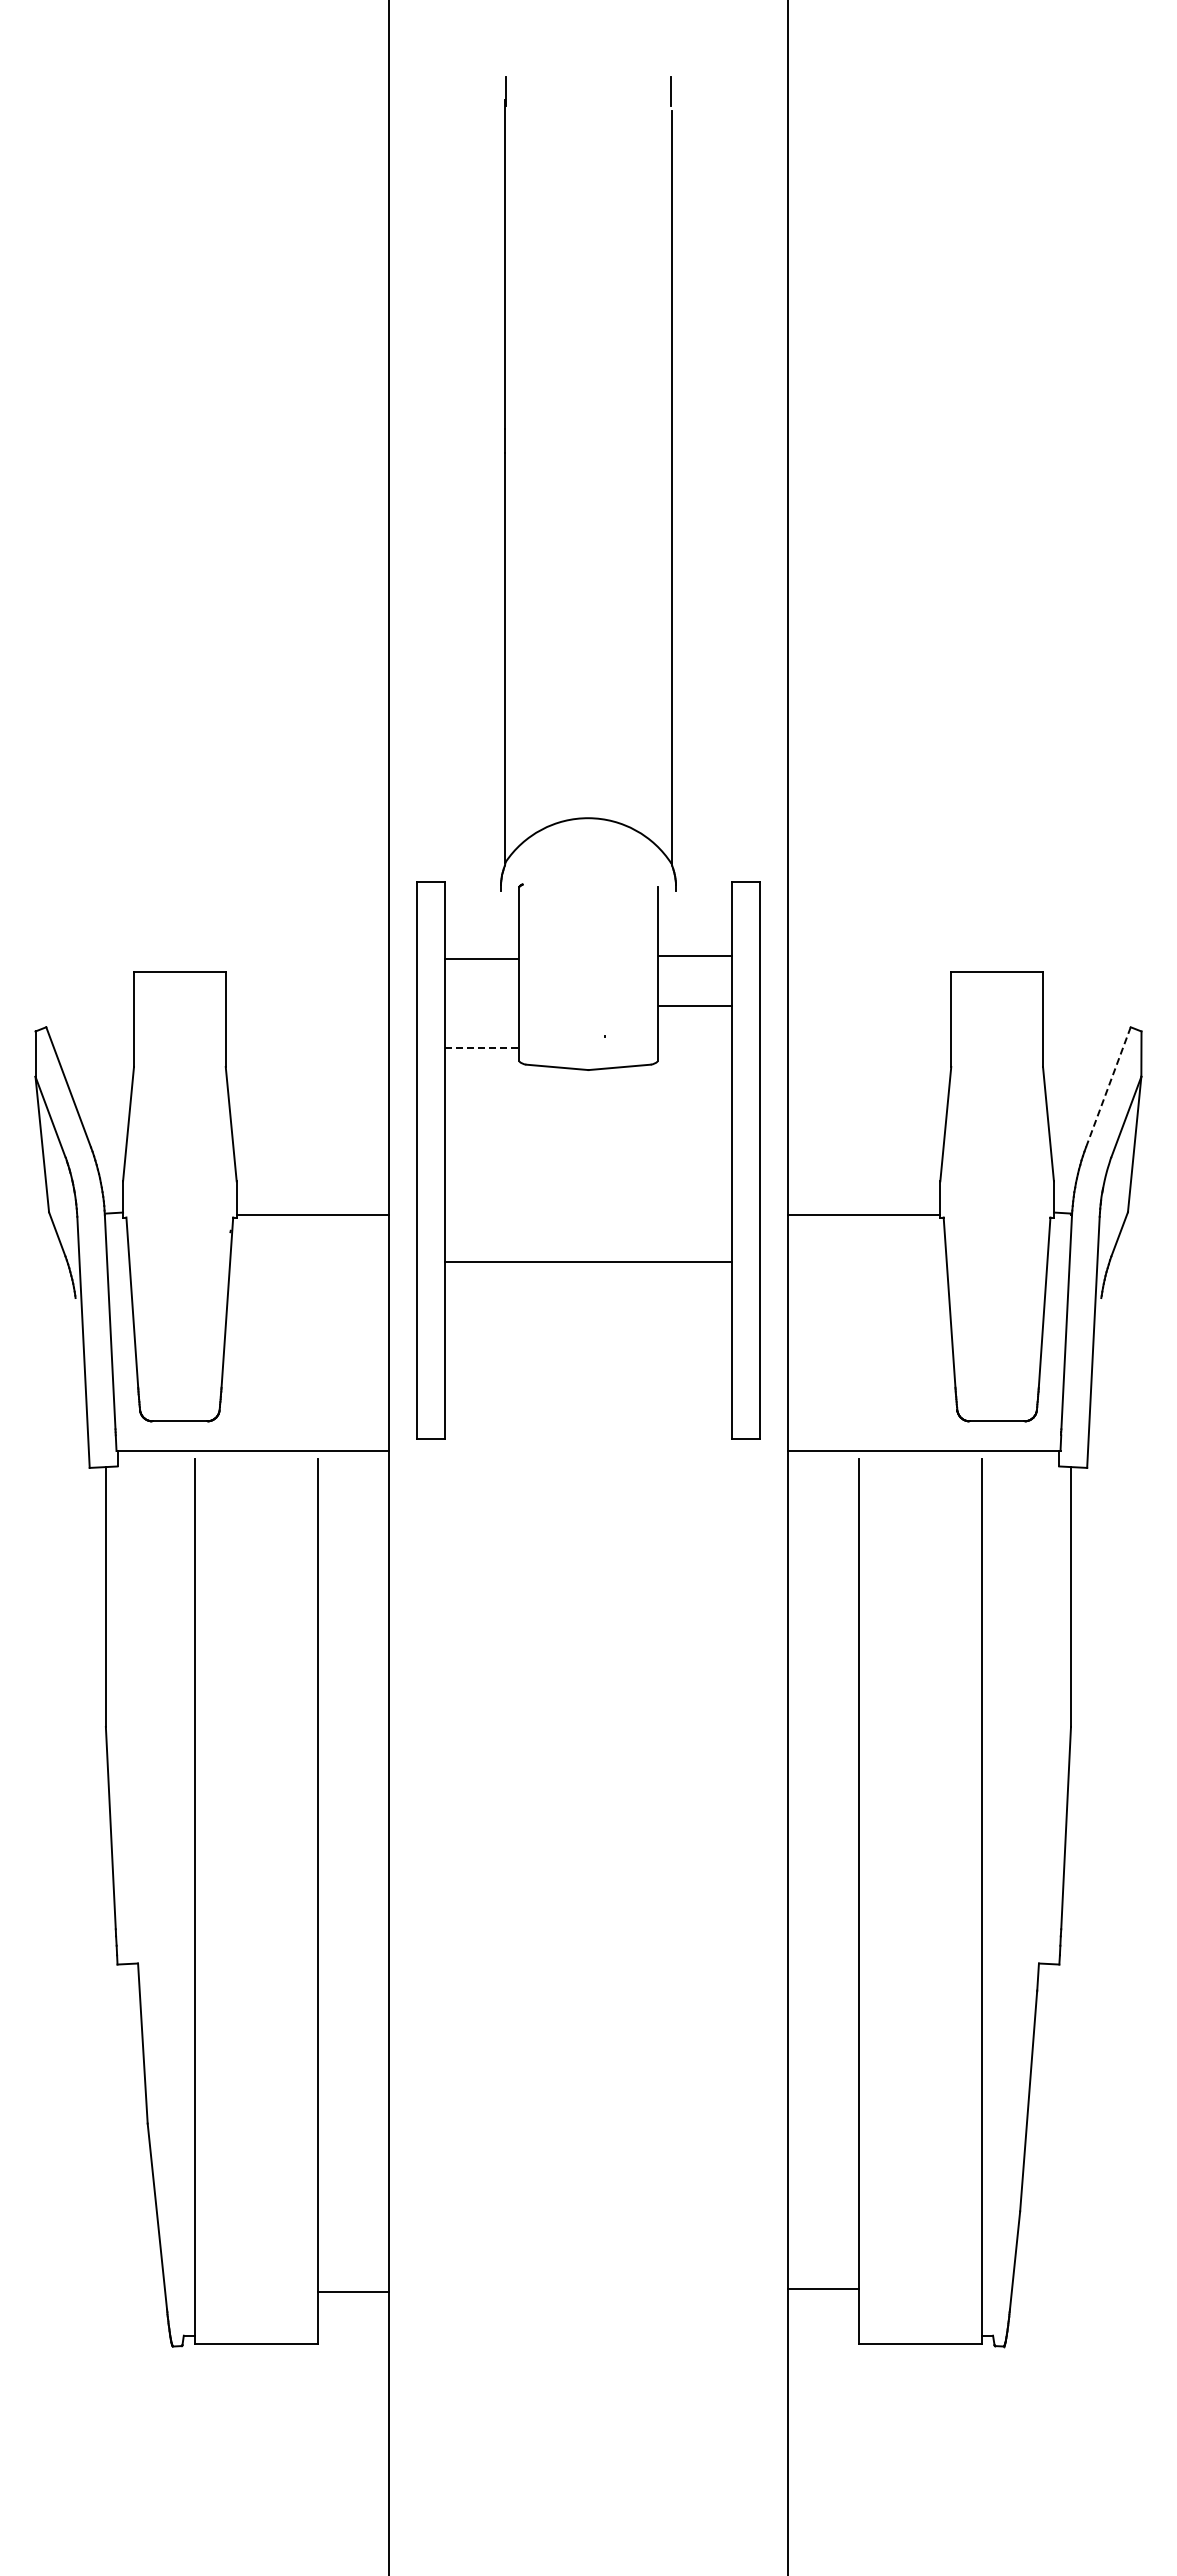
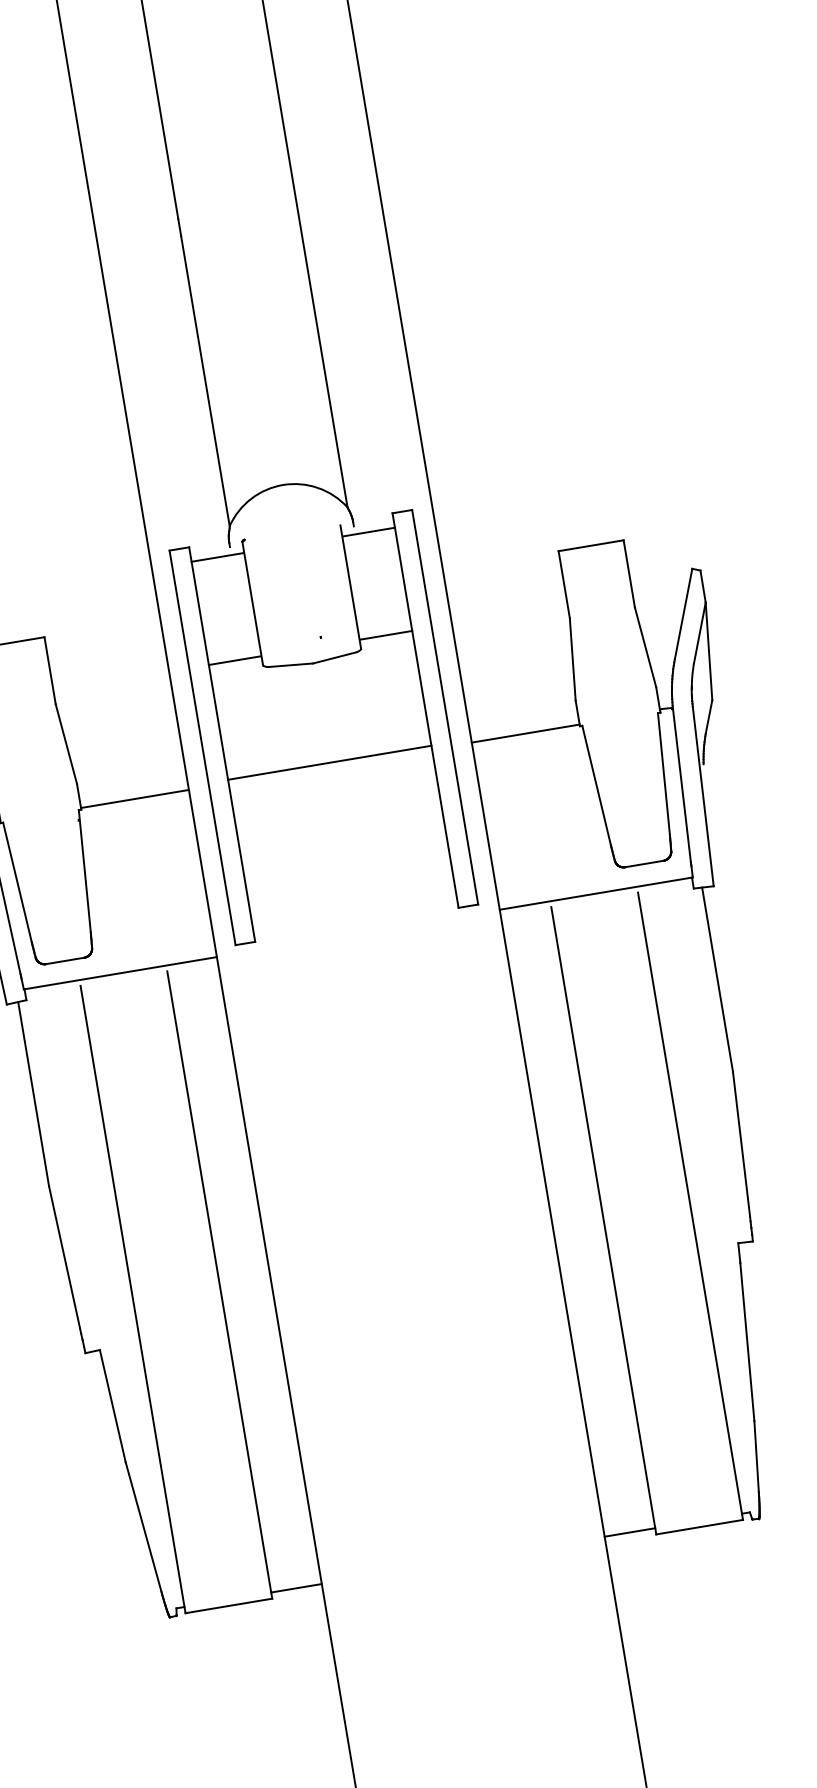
line: (695, 955) -> (369, 532), moved
line: (481, 958) -> (217, 557), moved
line: (695, 1006) -> (386, 635), moved
line: (481, 1048) -> (234, 660), dashed -> solid
line: (1108, 1087) -> (683, 614), dashed -> solid
line: (588, 1262) -> (329, 762), moved
line: (823, 2288) -> (629, 1532), moved
line: (352, 2291) -> (295, 1588), moved

